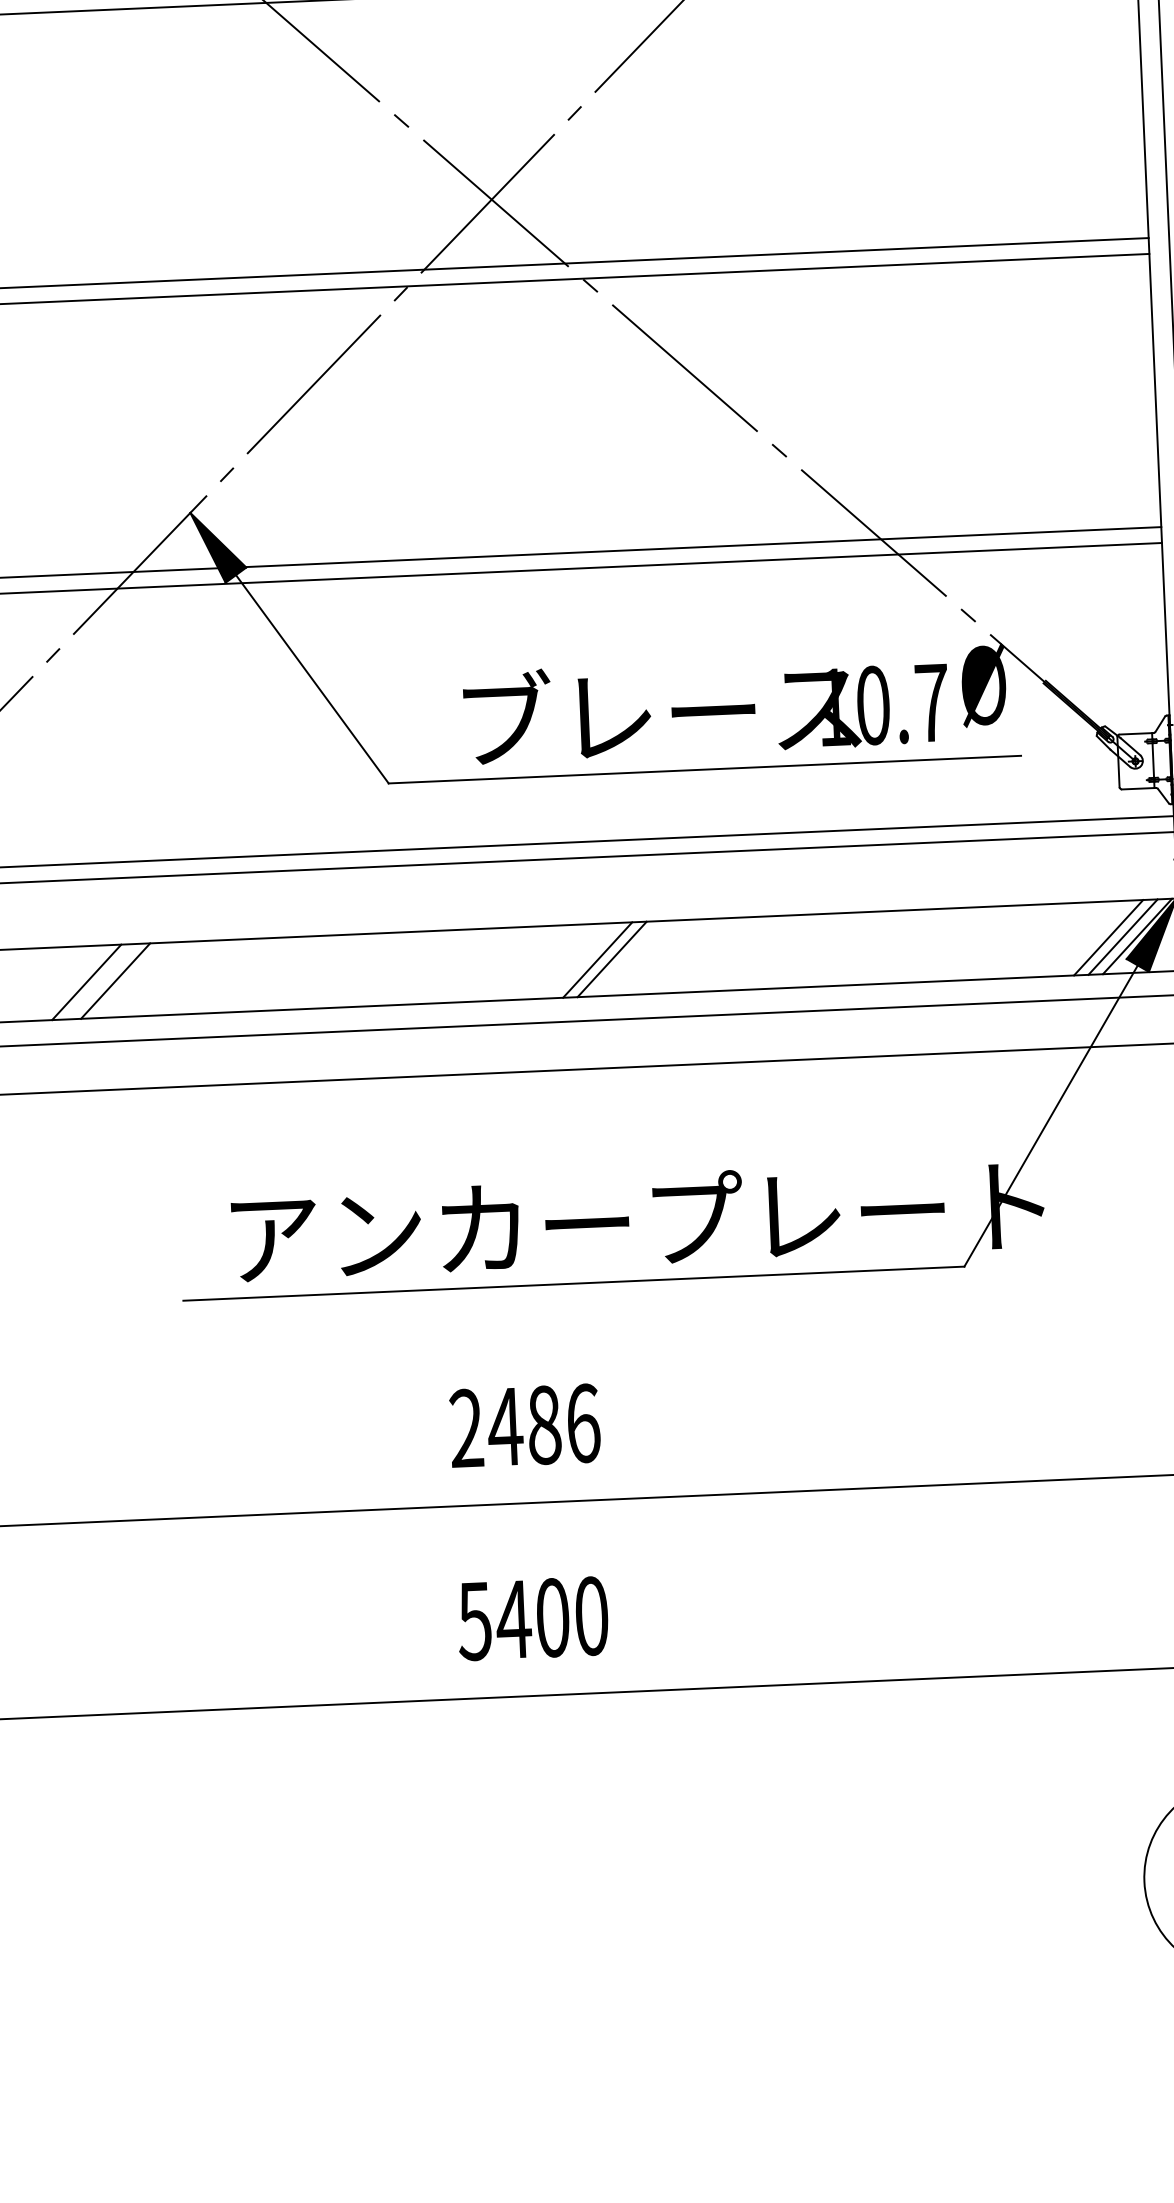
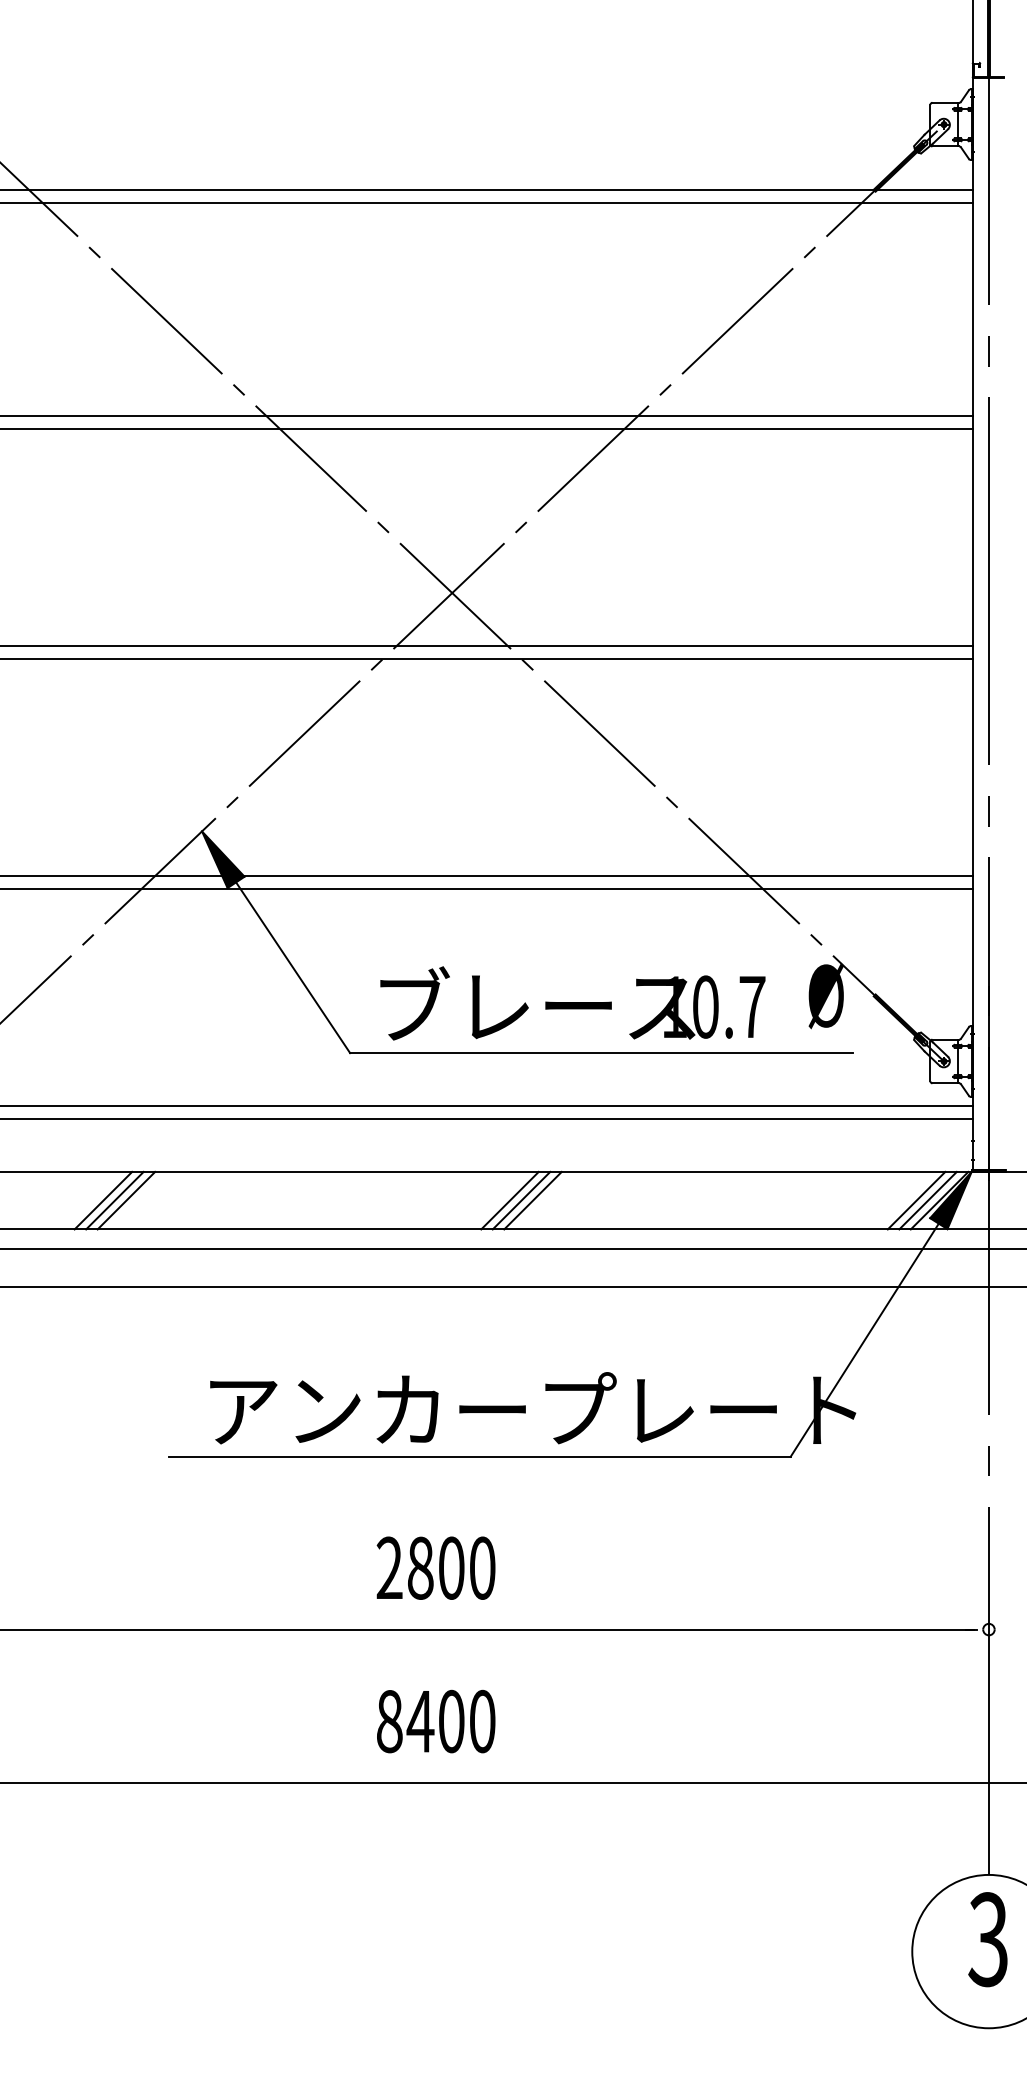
text: (705, 708) -> (572, 1003), moved
line: (625, 958) -> (532, 1200), added
line: (100, 981) -> (114, 1200), added
text: (543, 1424) -> (450, 1567), 2486 -> 2800
text: (474, 1621) -> (389, 1721), 5400 -> 8400

